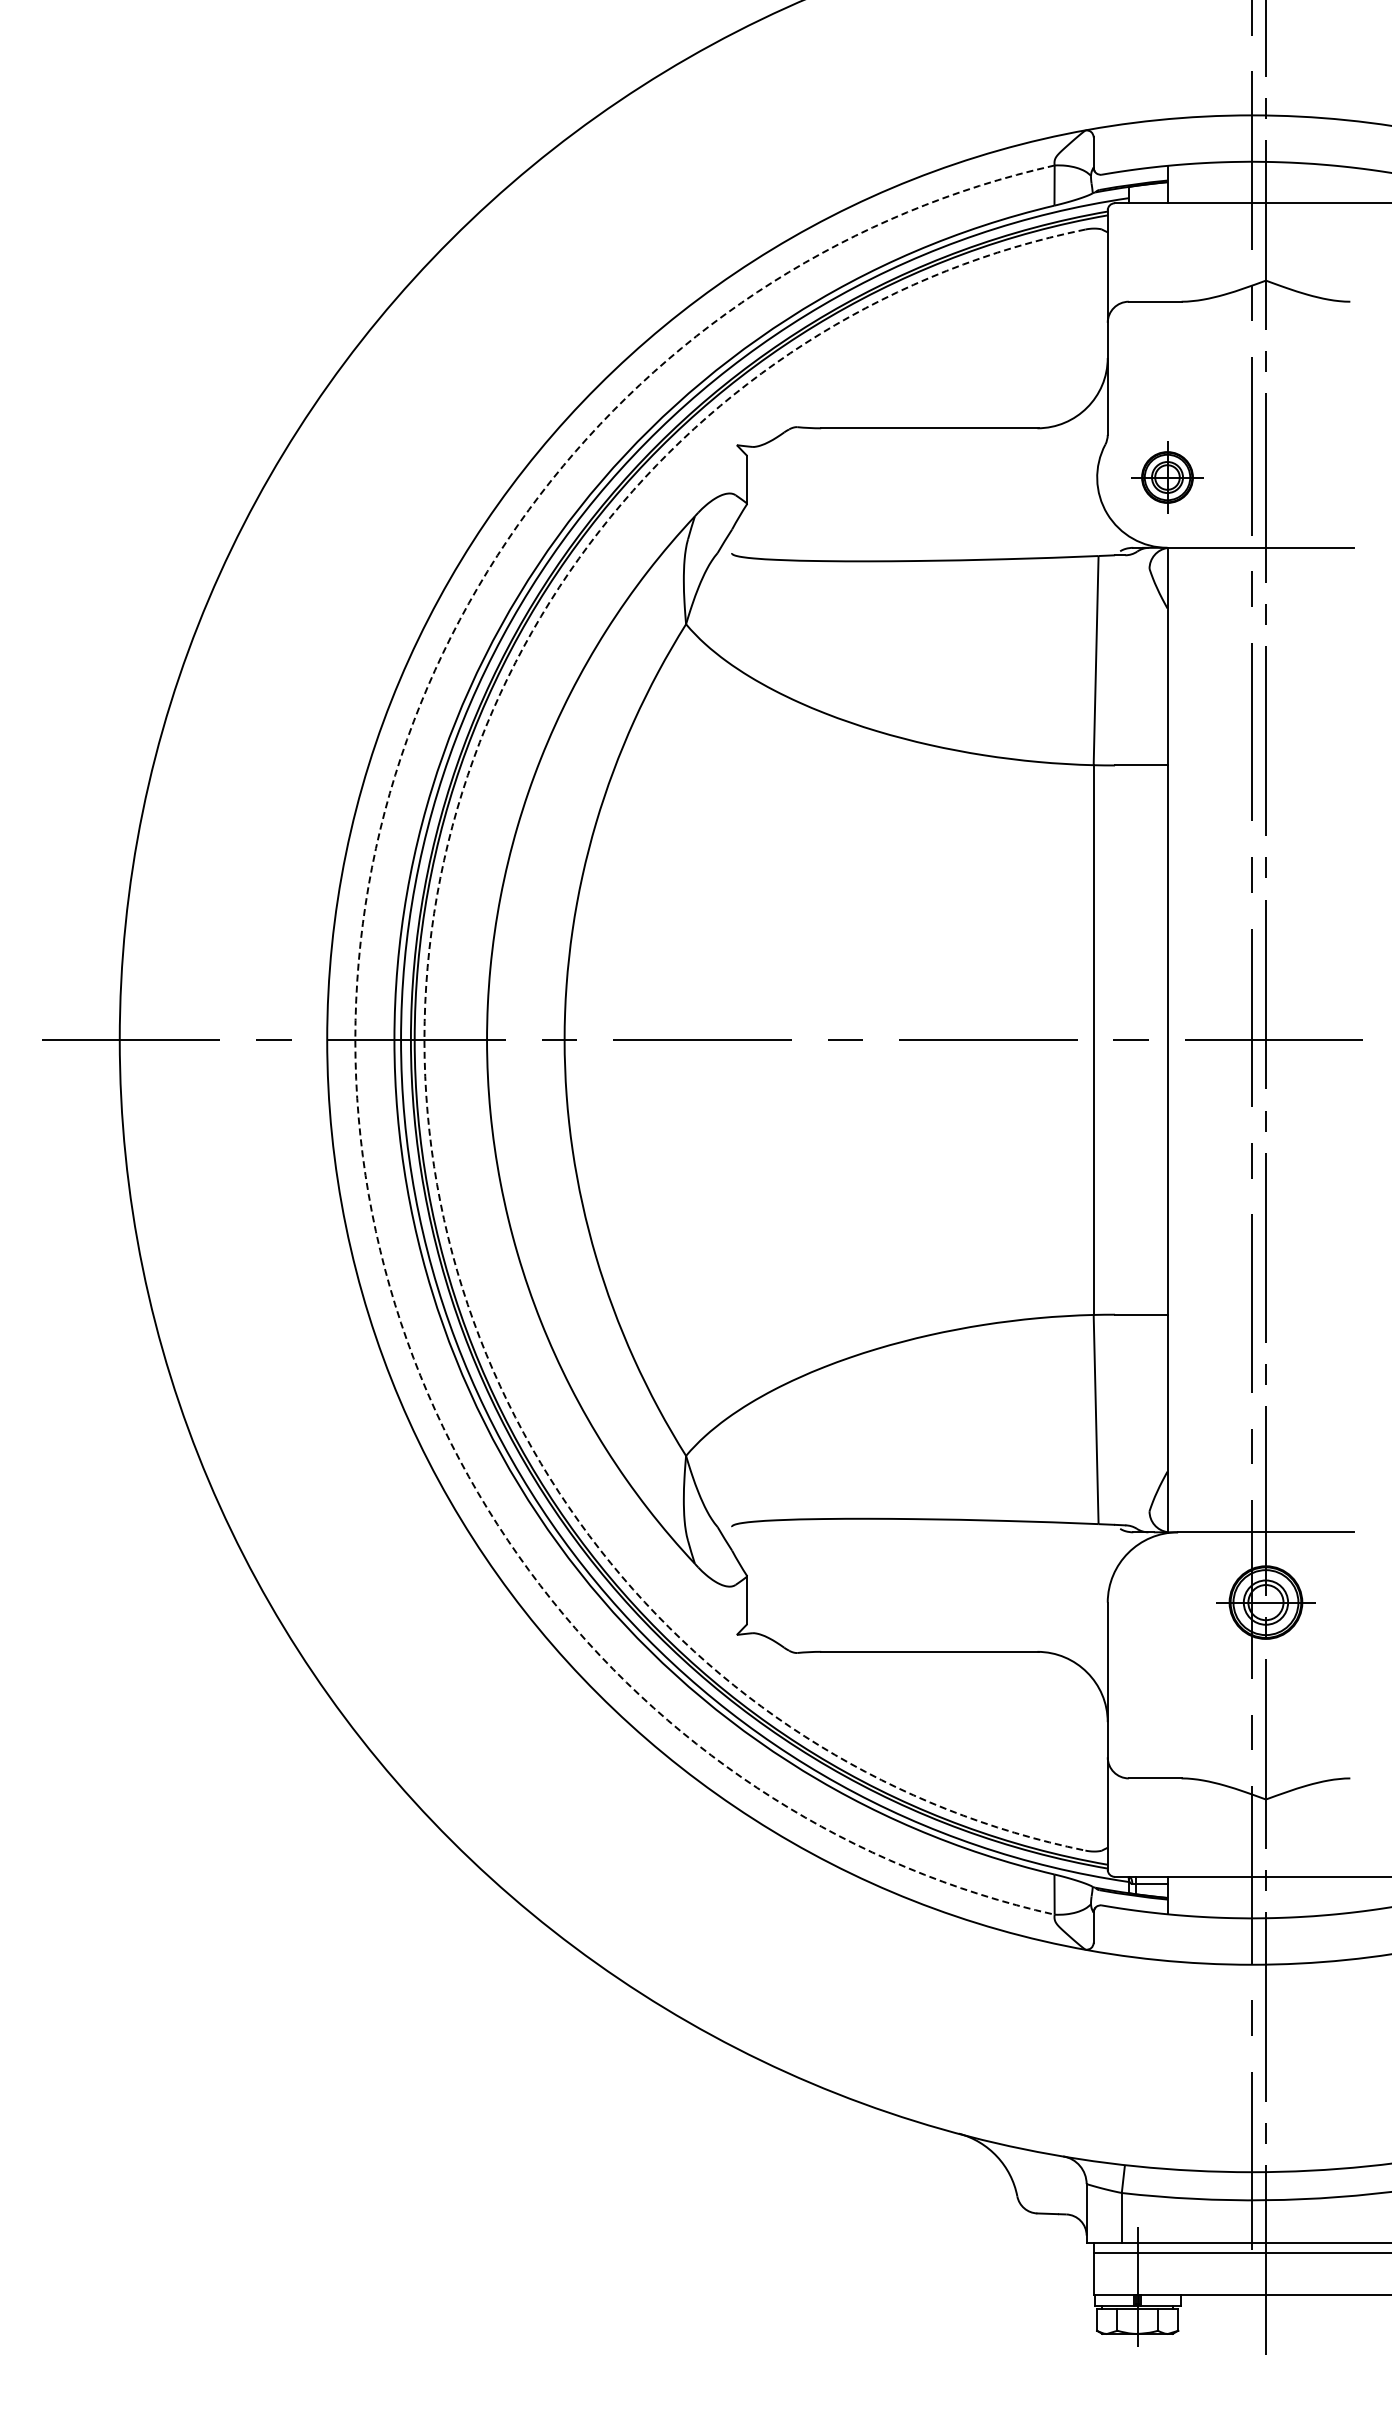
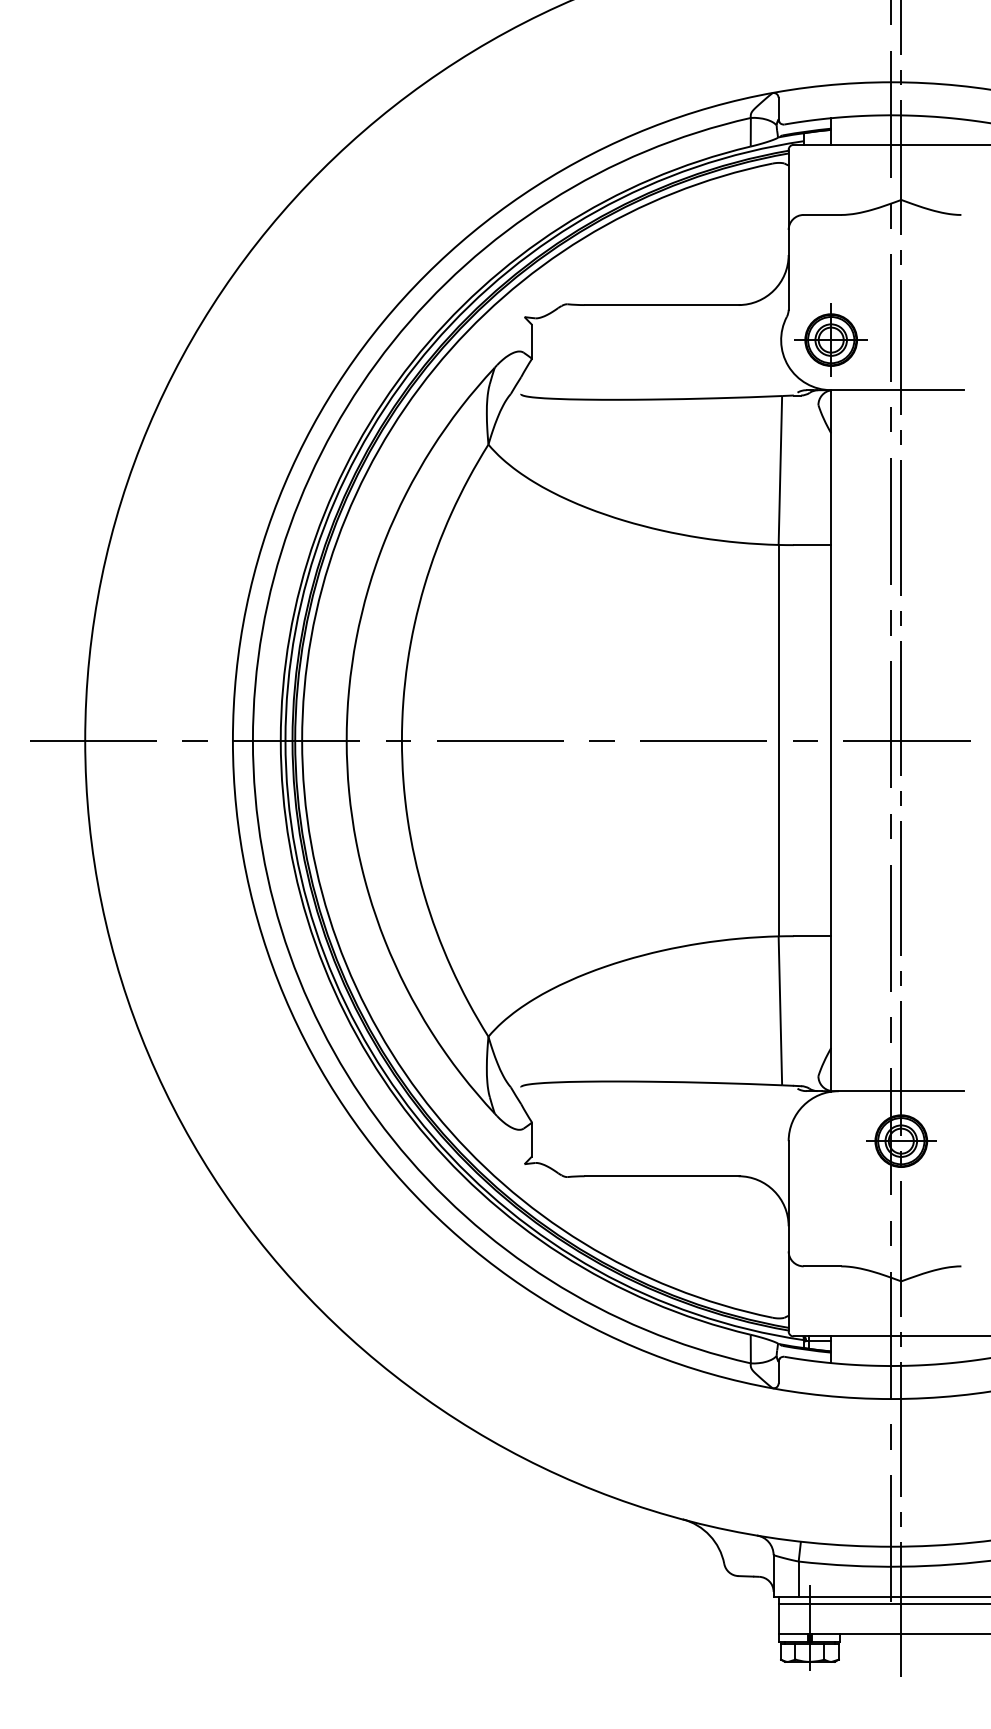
part: (1167, 477) -> (831, 340), size x1.43
arc: (355, 1040) -> (253, 740), dashed -> solid
arc: (424, 1040) -> (302, 740), dashed -> solid

